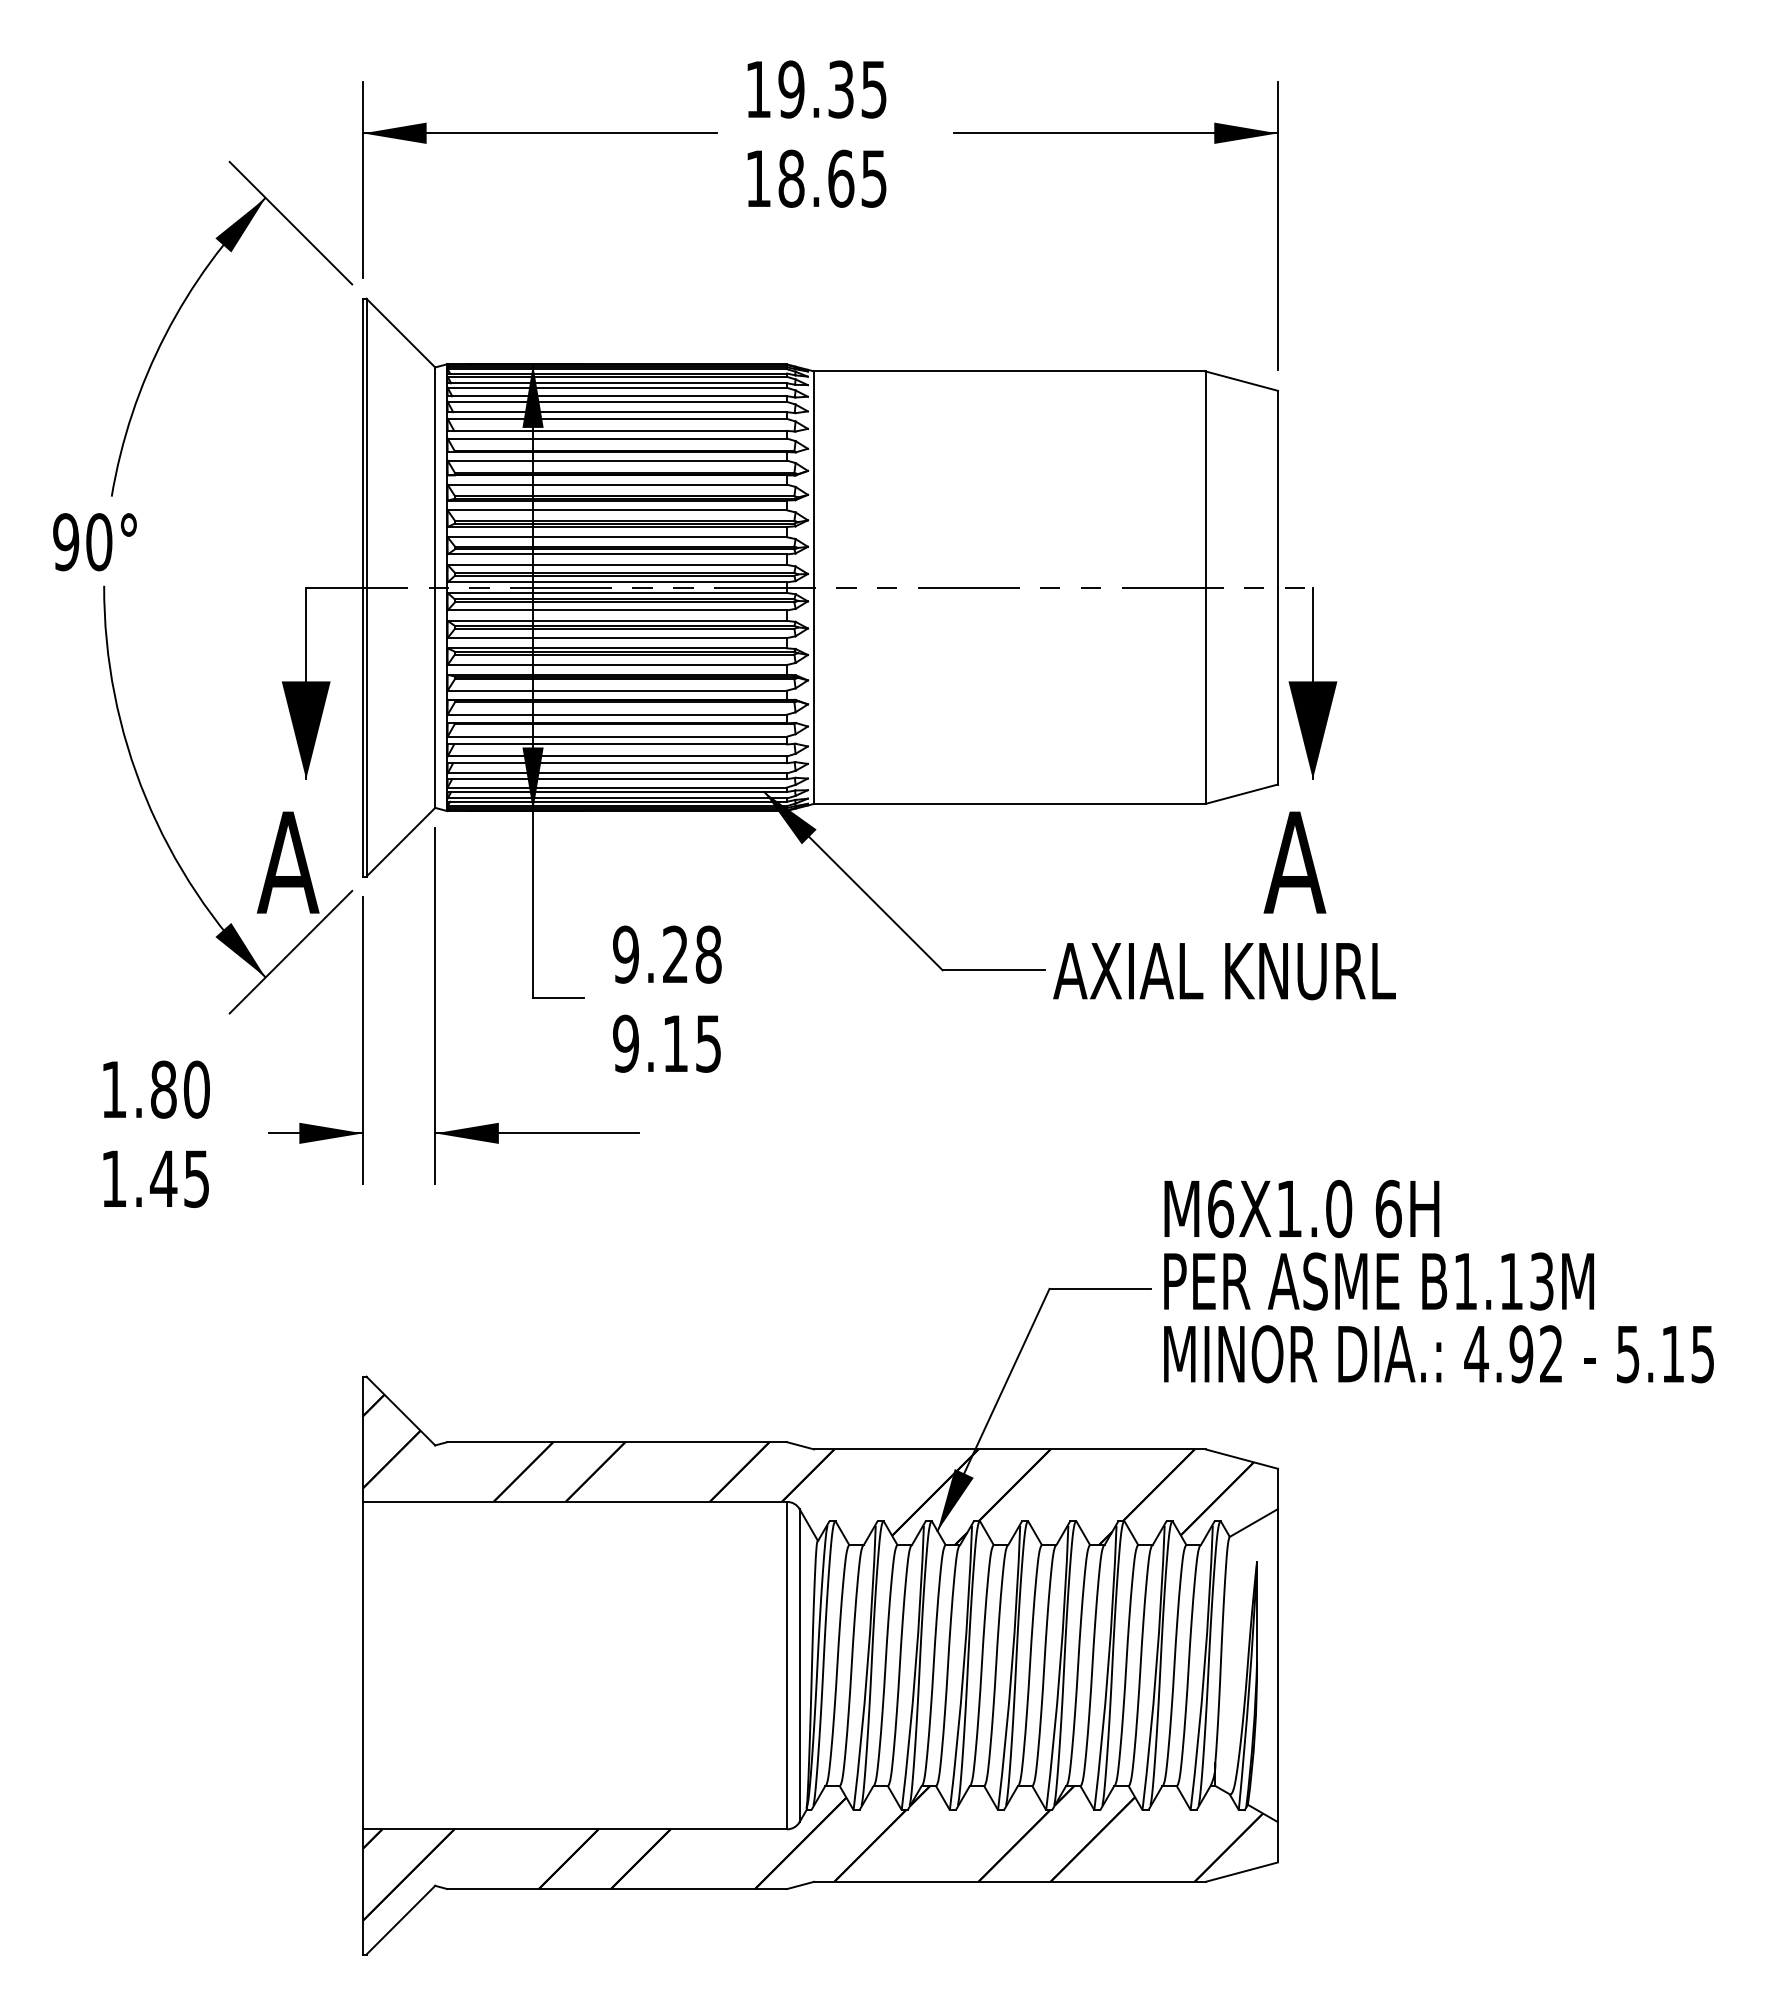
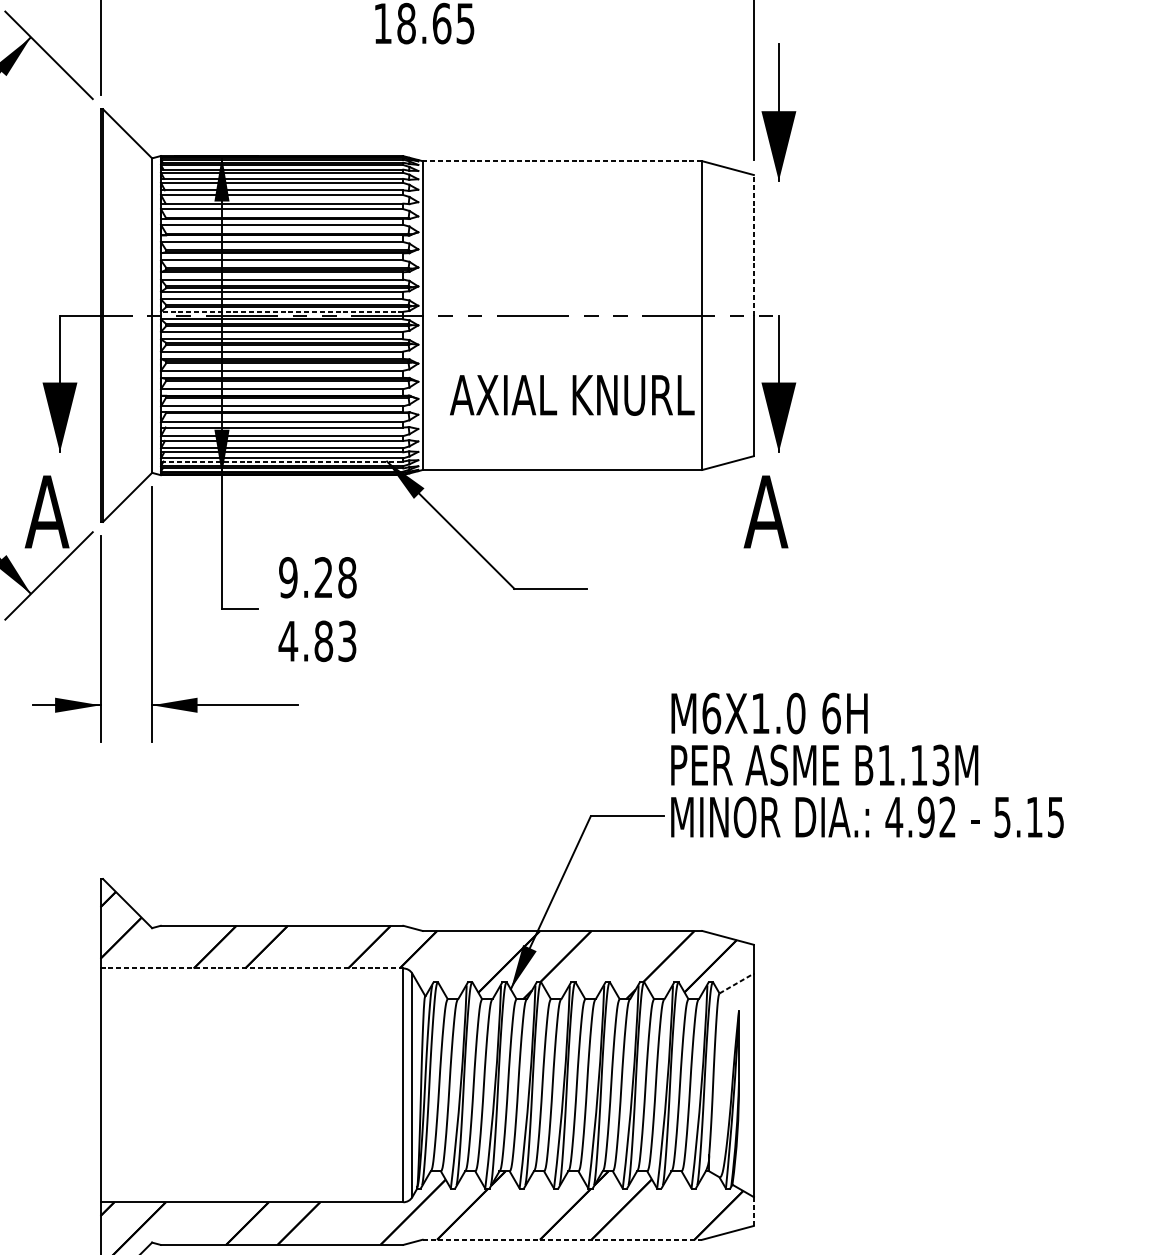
part: (1312, 303) -> (778, 112), added
line: (1009, 371) -> (562, 161), solid -> dashed
line: (1277, 488) -> (753, 244), solid -> dashed
line: (617, 582) -> (282, 311), solid -> dashed
line: (617, 792) -> (282, 461), solid -> dashed
text: (1224, 971) -> (572, 395), moved
text: (666, 1043) -> (317, 641), 9.15 -> 4.83
text: (1438, 1281) -> (867, 765), moved
line: (575, 1501) -> (252, 968), solid -> dashed
line: (1253, 1523) -> (736, 983), solid -> dashed
line: (1277, 1841) -> (753, 1210), solid -> dashed
line: (1009, 1881) -> (562, 1239), solid -> dashed

